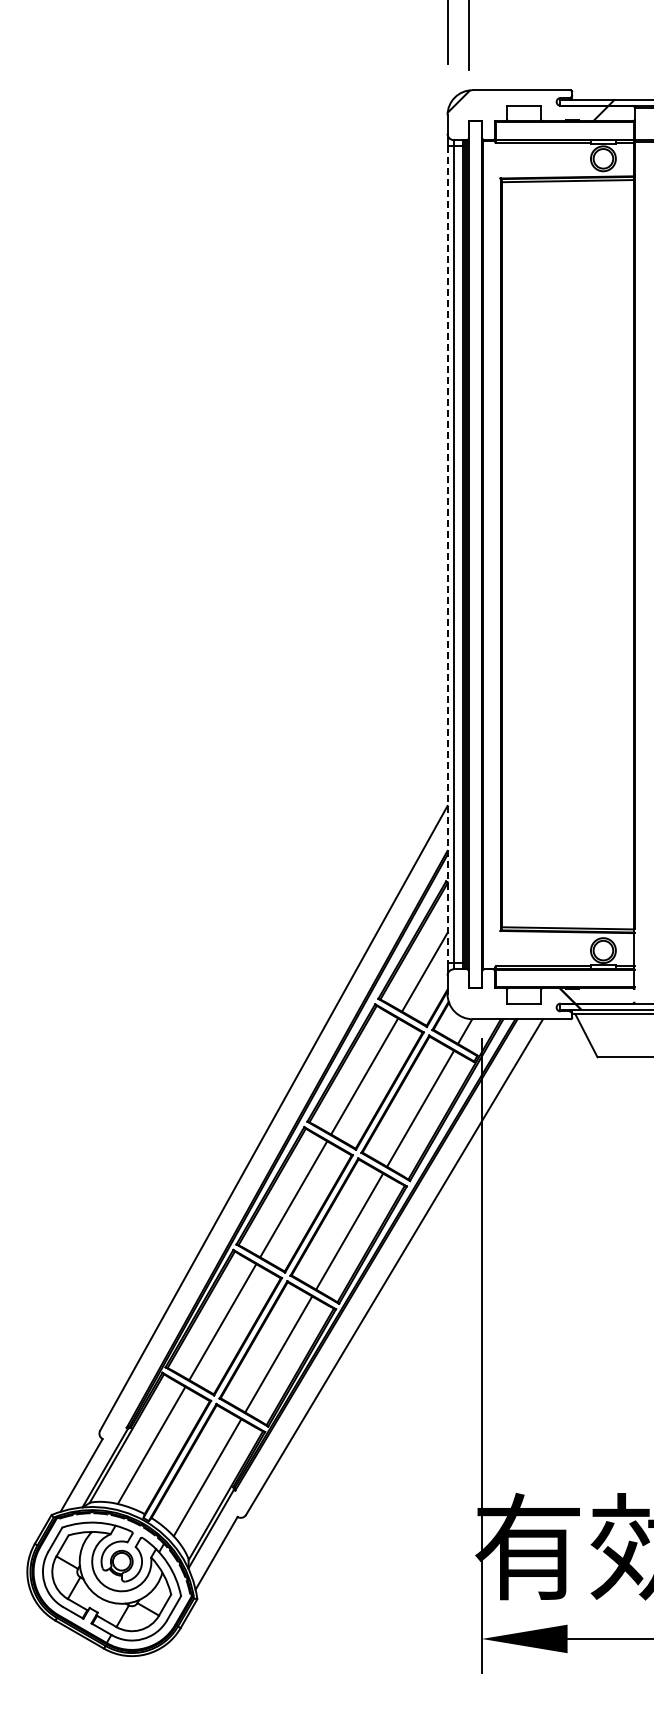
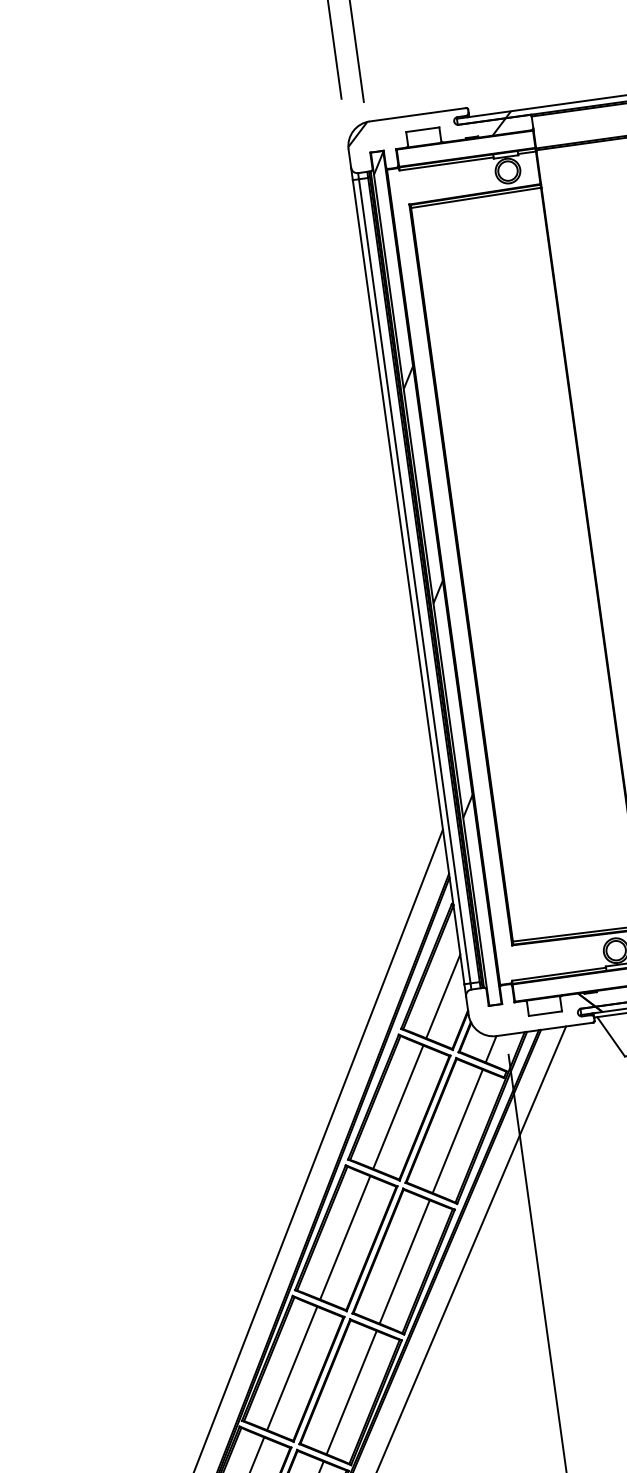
hatch: (475, 459) -> (423, 484), added
line: (447, 555) -> (408, 582), dashed -> solid

